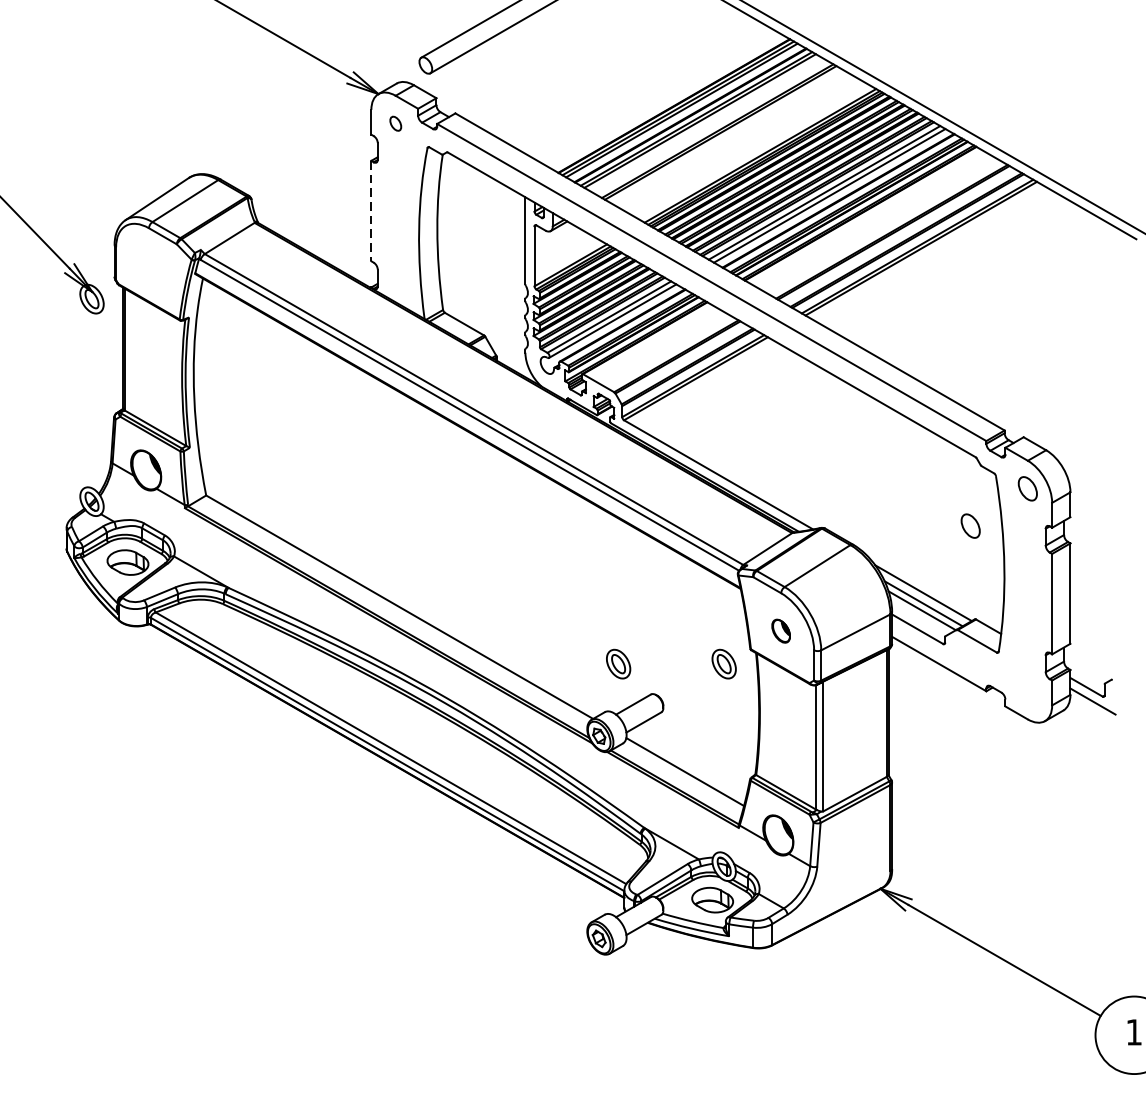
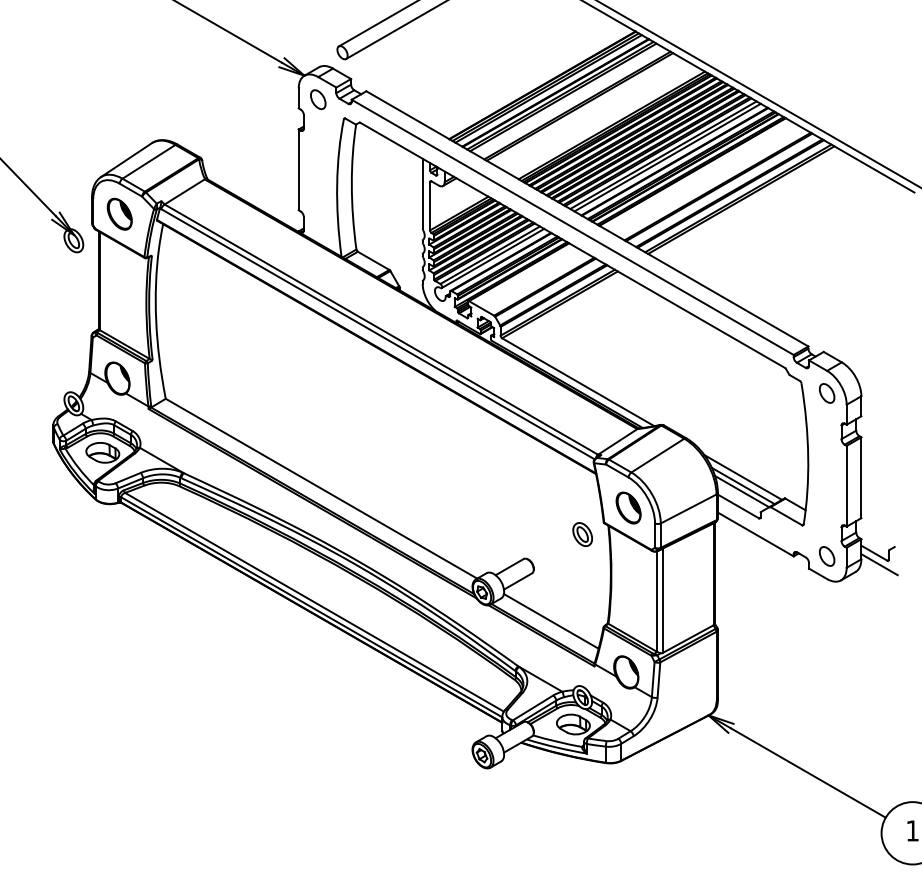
part: (395, 123) -> (318, 99), size x1.67
line: (371, 211) -> (298, 170), dashed -> solid
part: (148, 265) -> (119, 213), added
part: (971, 526) -> (827, 556), moved
part: (781, 630) -> (628, 507), size x1.67
part: (618, 664) -> (497, 534), removed

